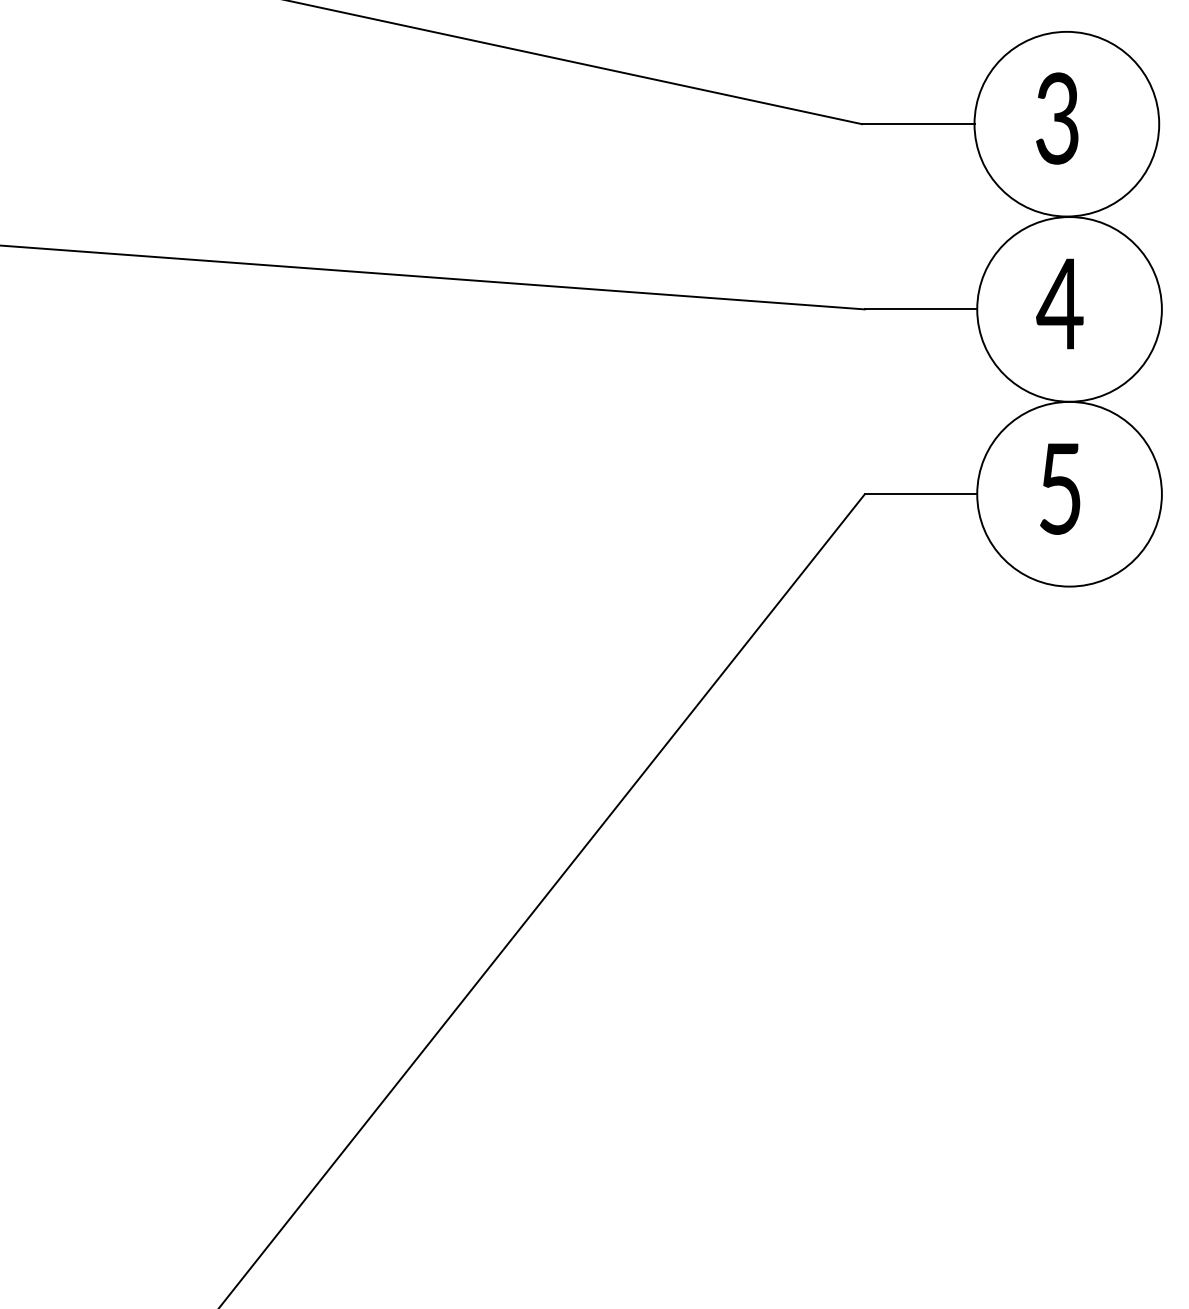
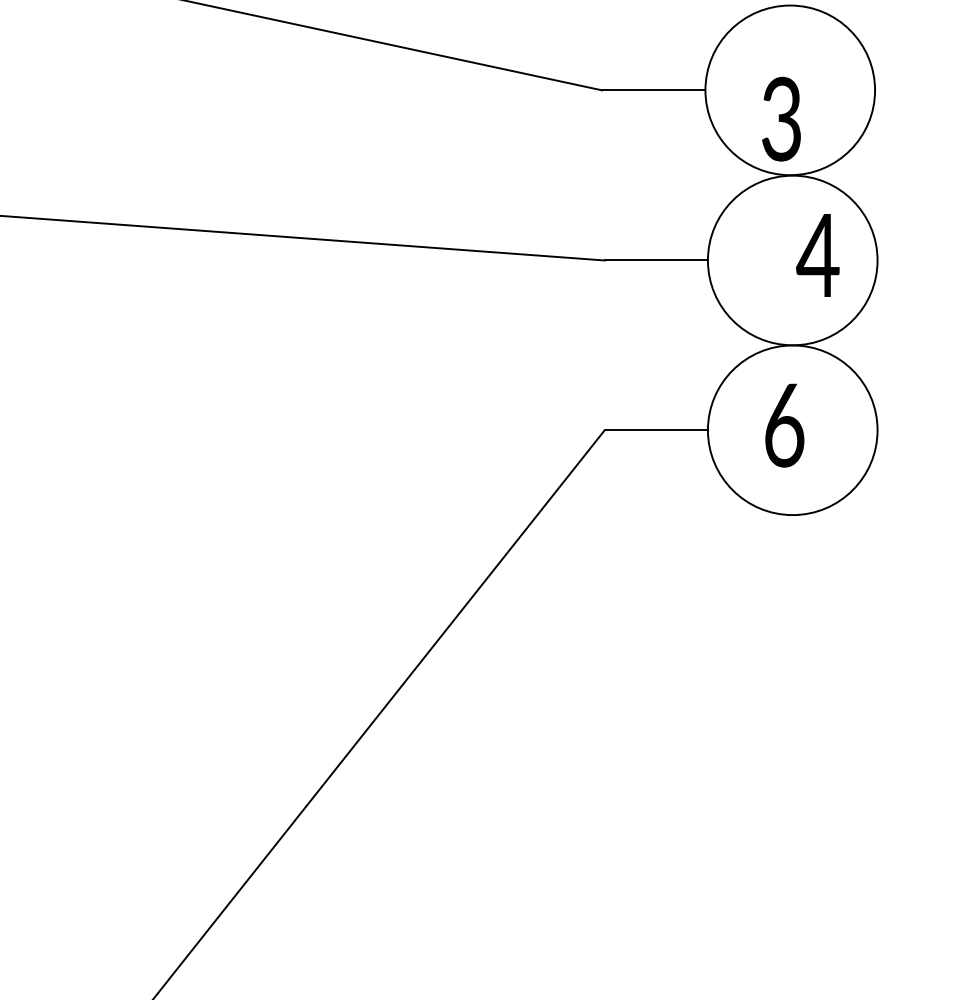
text: (1057, 118) -> (781, 119), moved
text: (1059, 303) -> (817, 255), moved
text: (1060, 488) -> (784, 424), 5 -> 6

